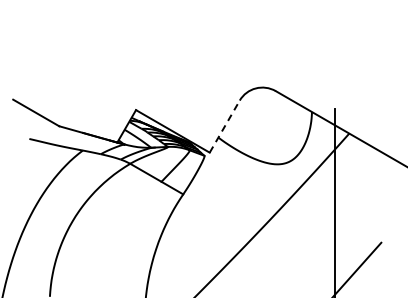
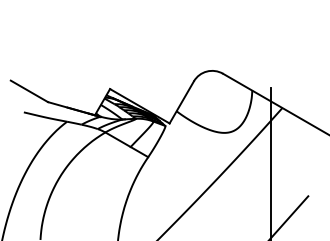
line: (225, 126) -> (182, 102), dashed -> solid

